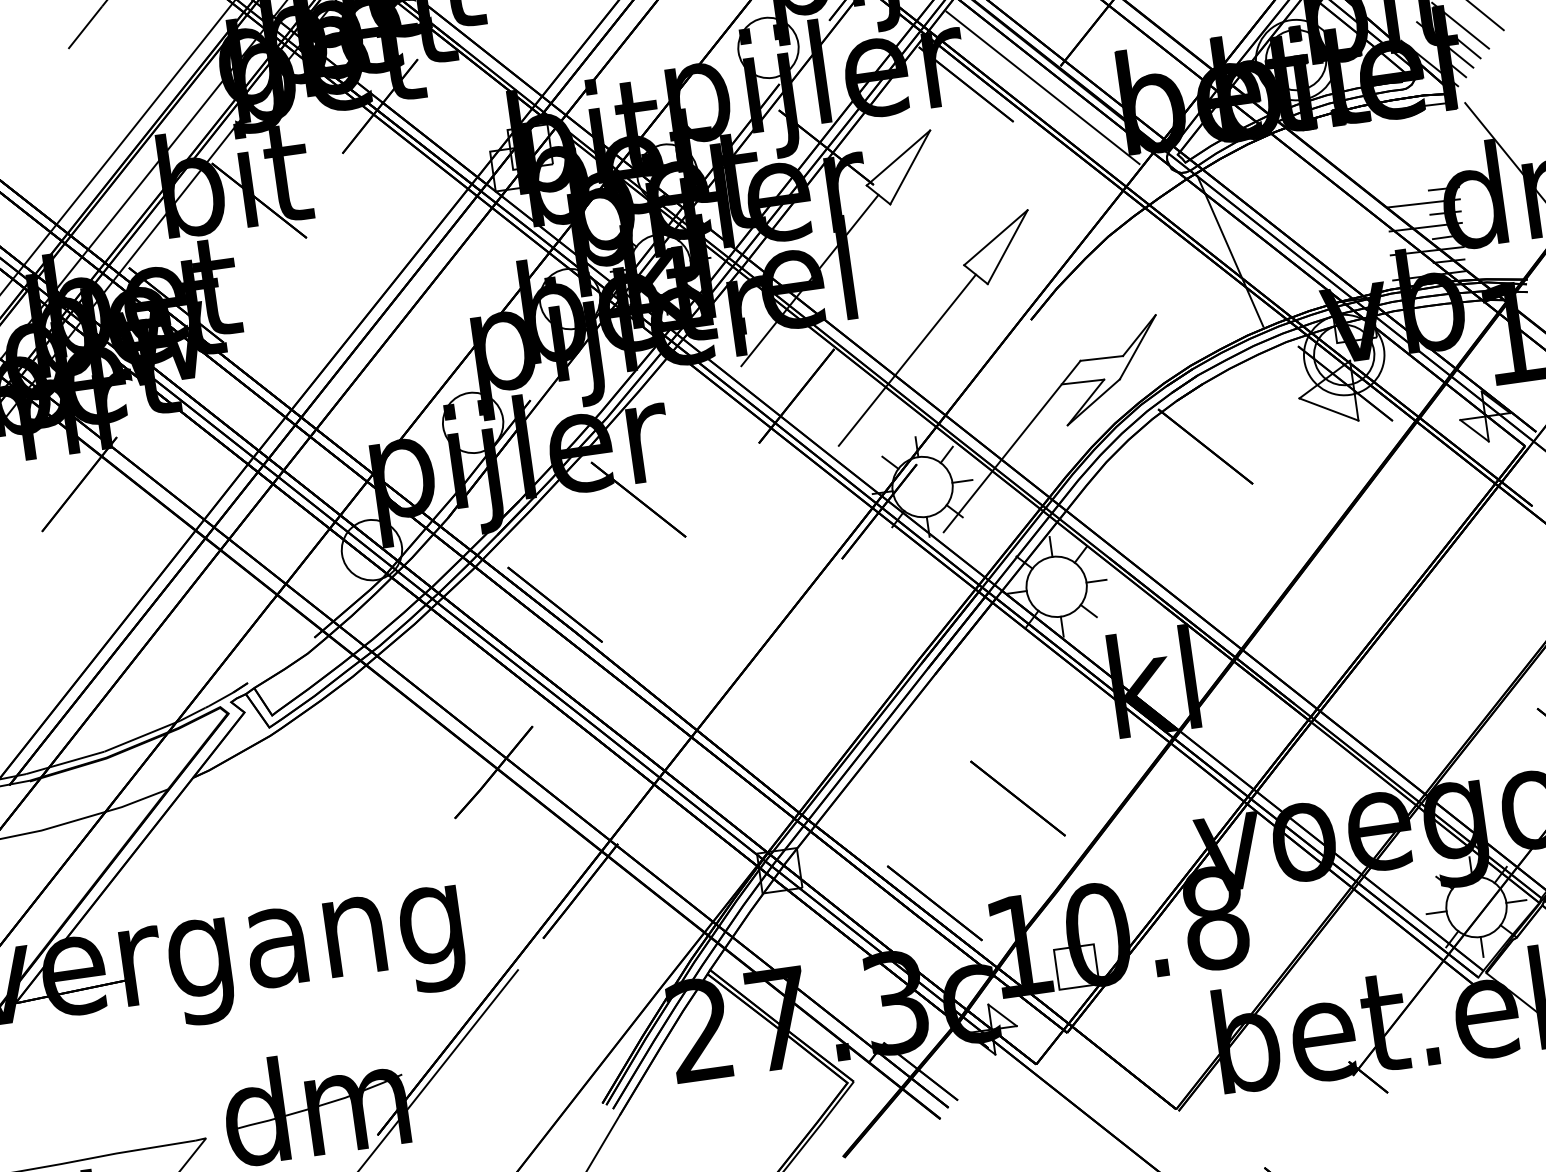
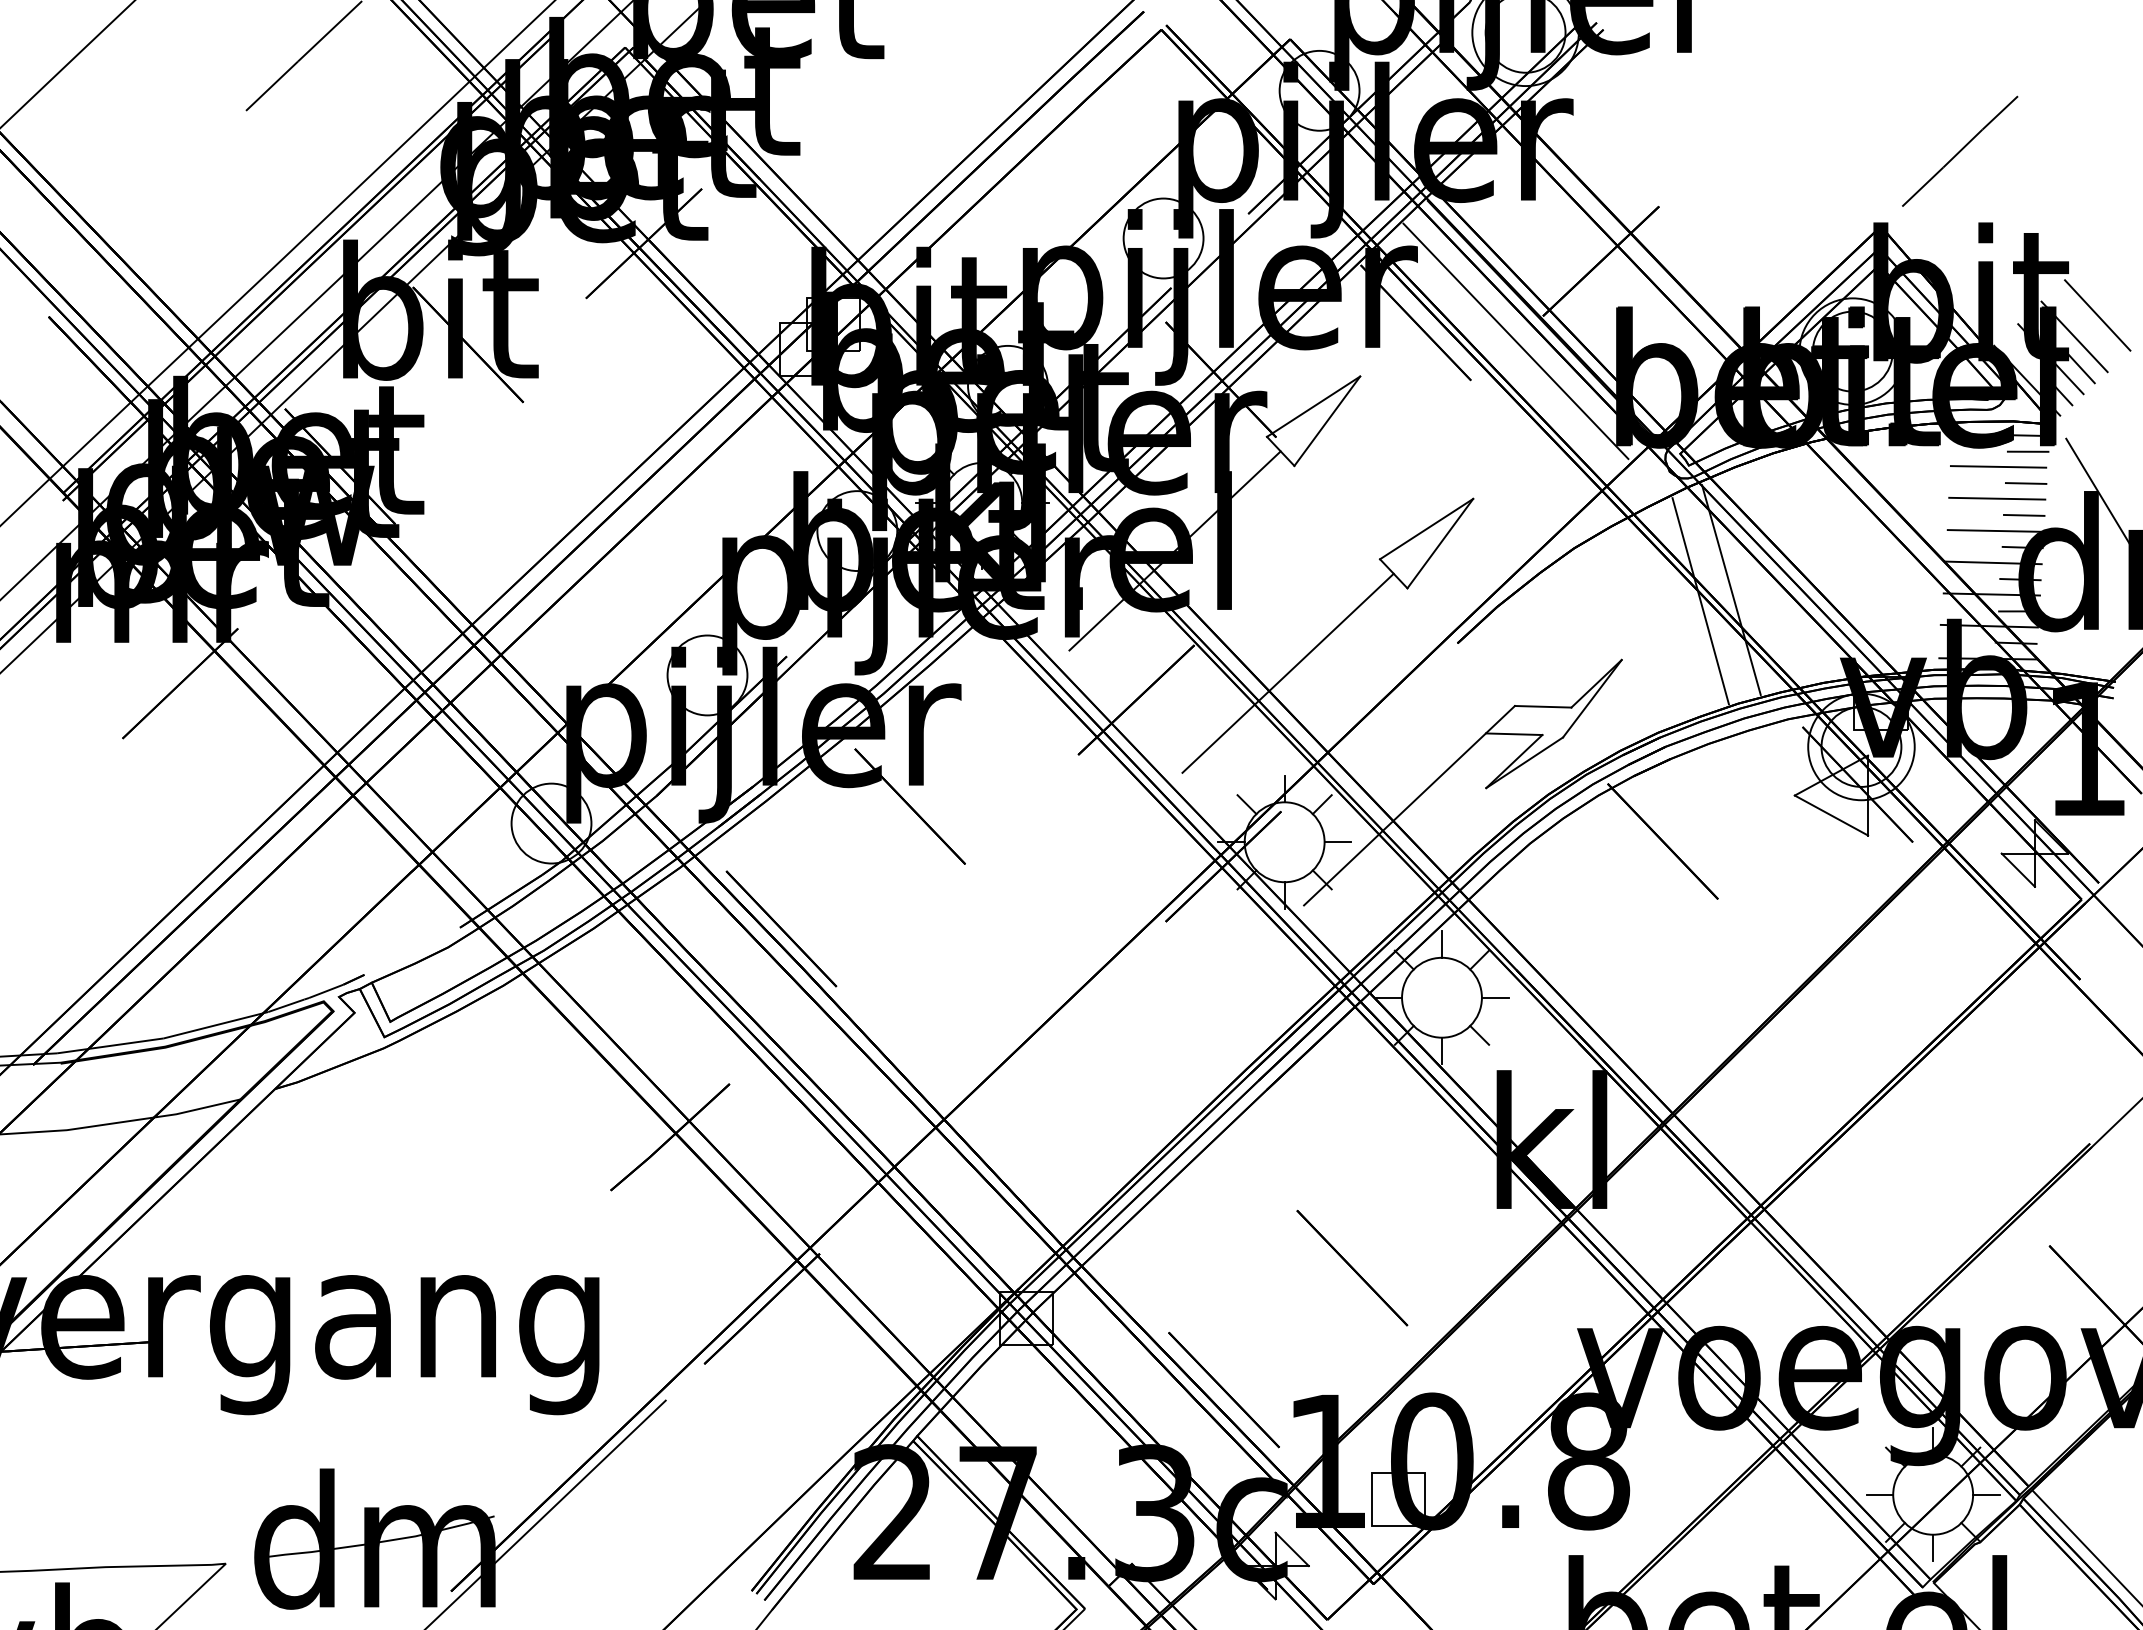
line: (1437, 116) -> (2027, 451), added
line: (1417, 130) -> (1998, 466), added
line: (1439, 140) -> (2025, 483), added
line: (1419, 154) -> (1997, 498), added
line: (1441, 164) -> (2023, 514), added
line: (1421, 178) -> (1995, 530), added
line: (1208, 263) -> (1700, 601), added

